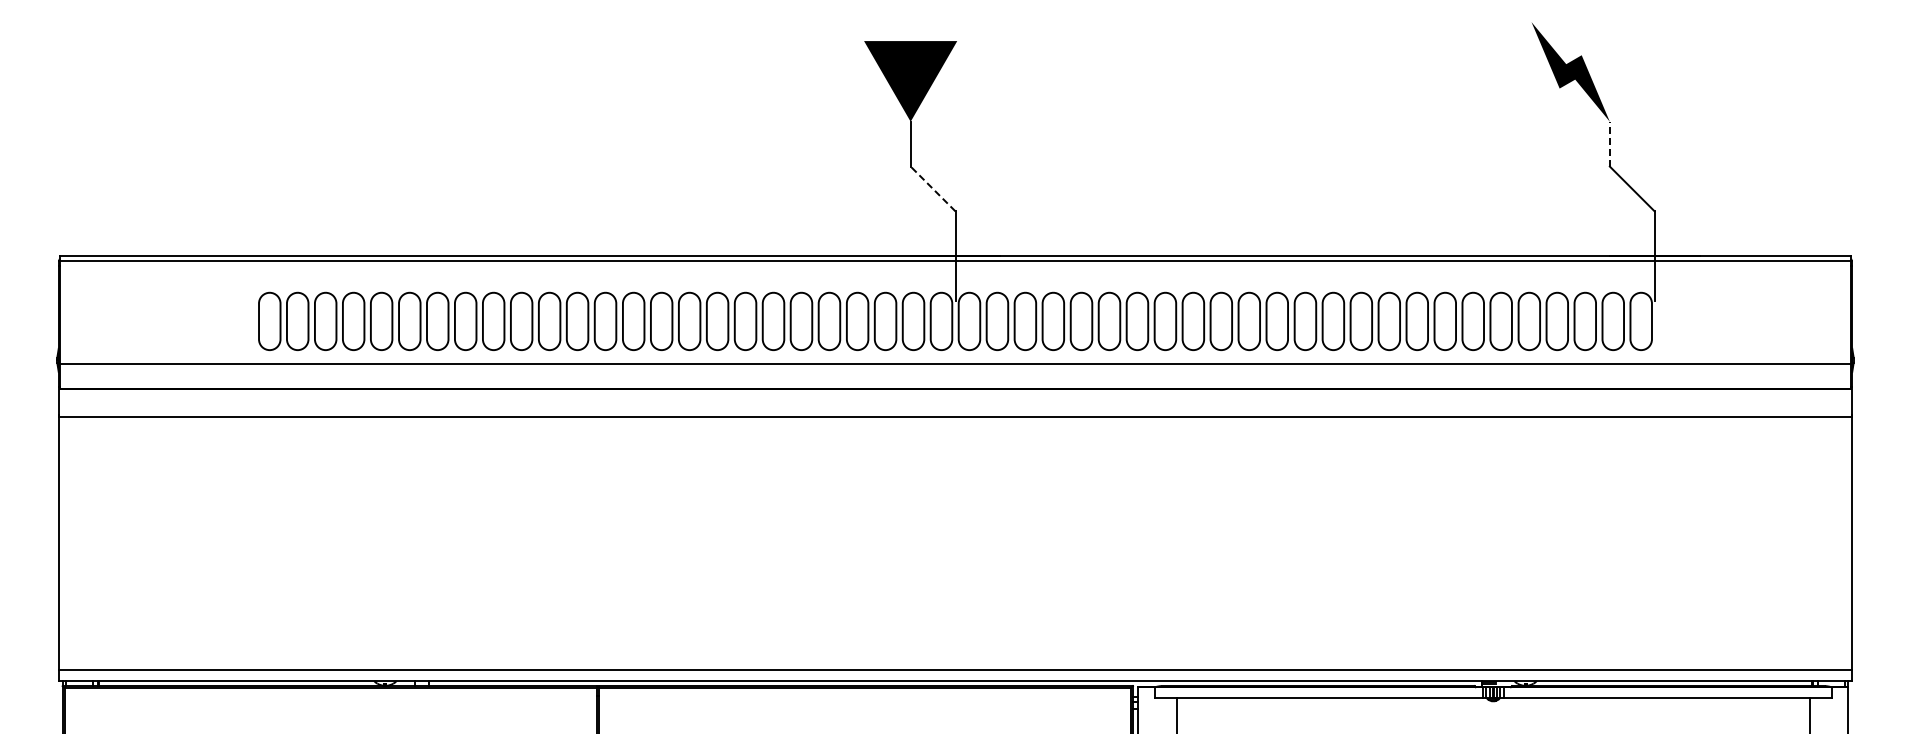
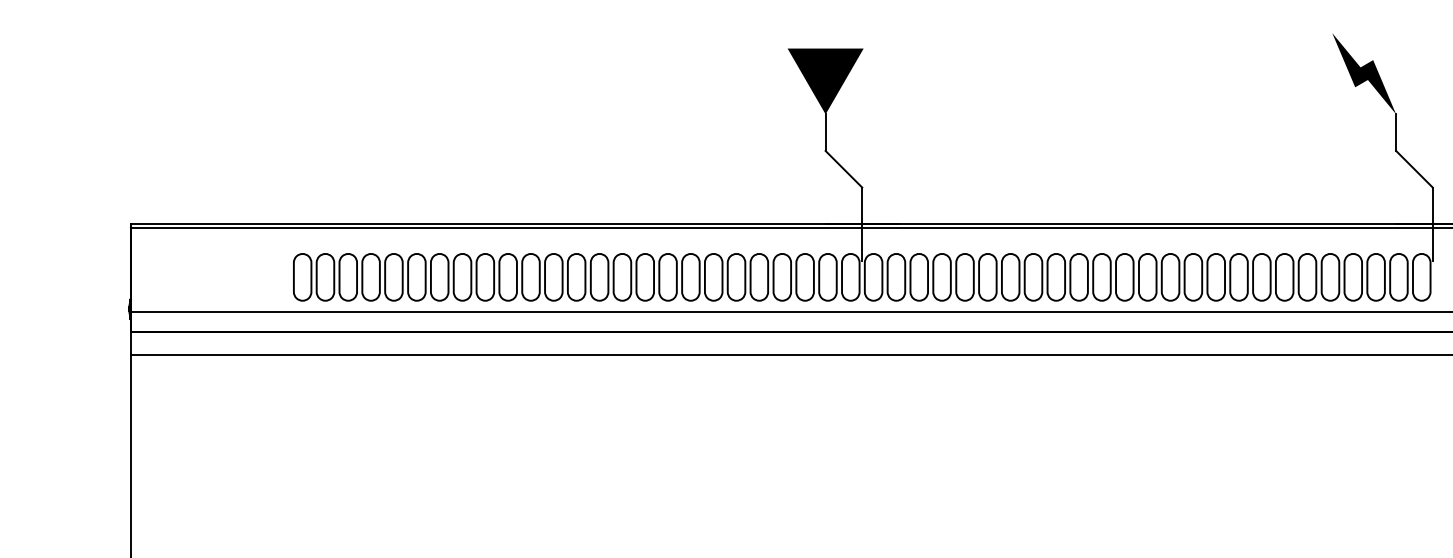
line: (1609, 143) -> (1395, 132), dashed -> solid
line: (933, 188) -> (844, 168), dashed -> solid

